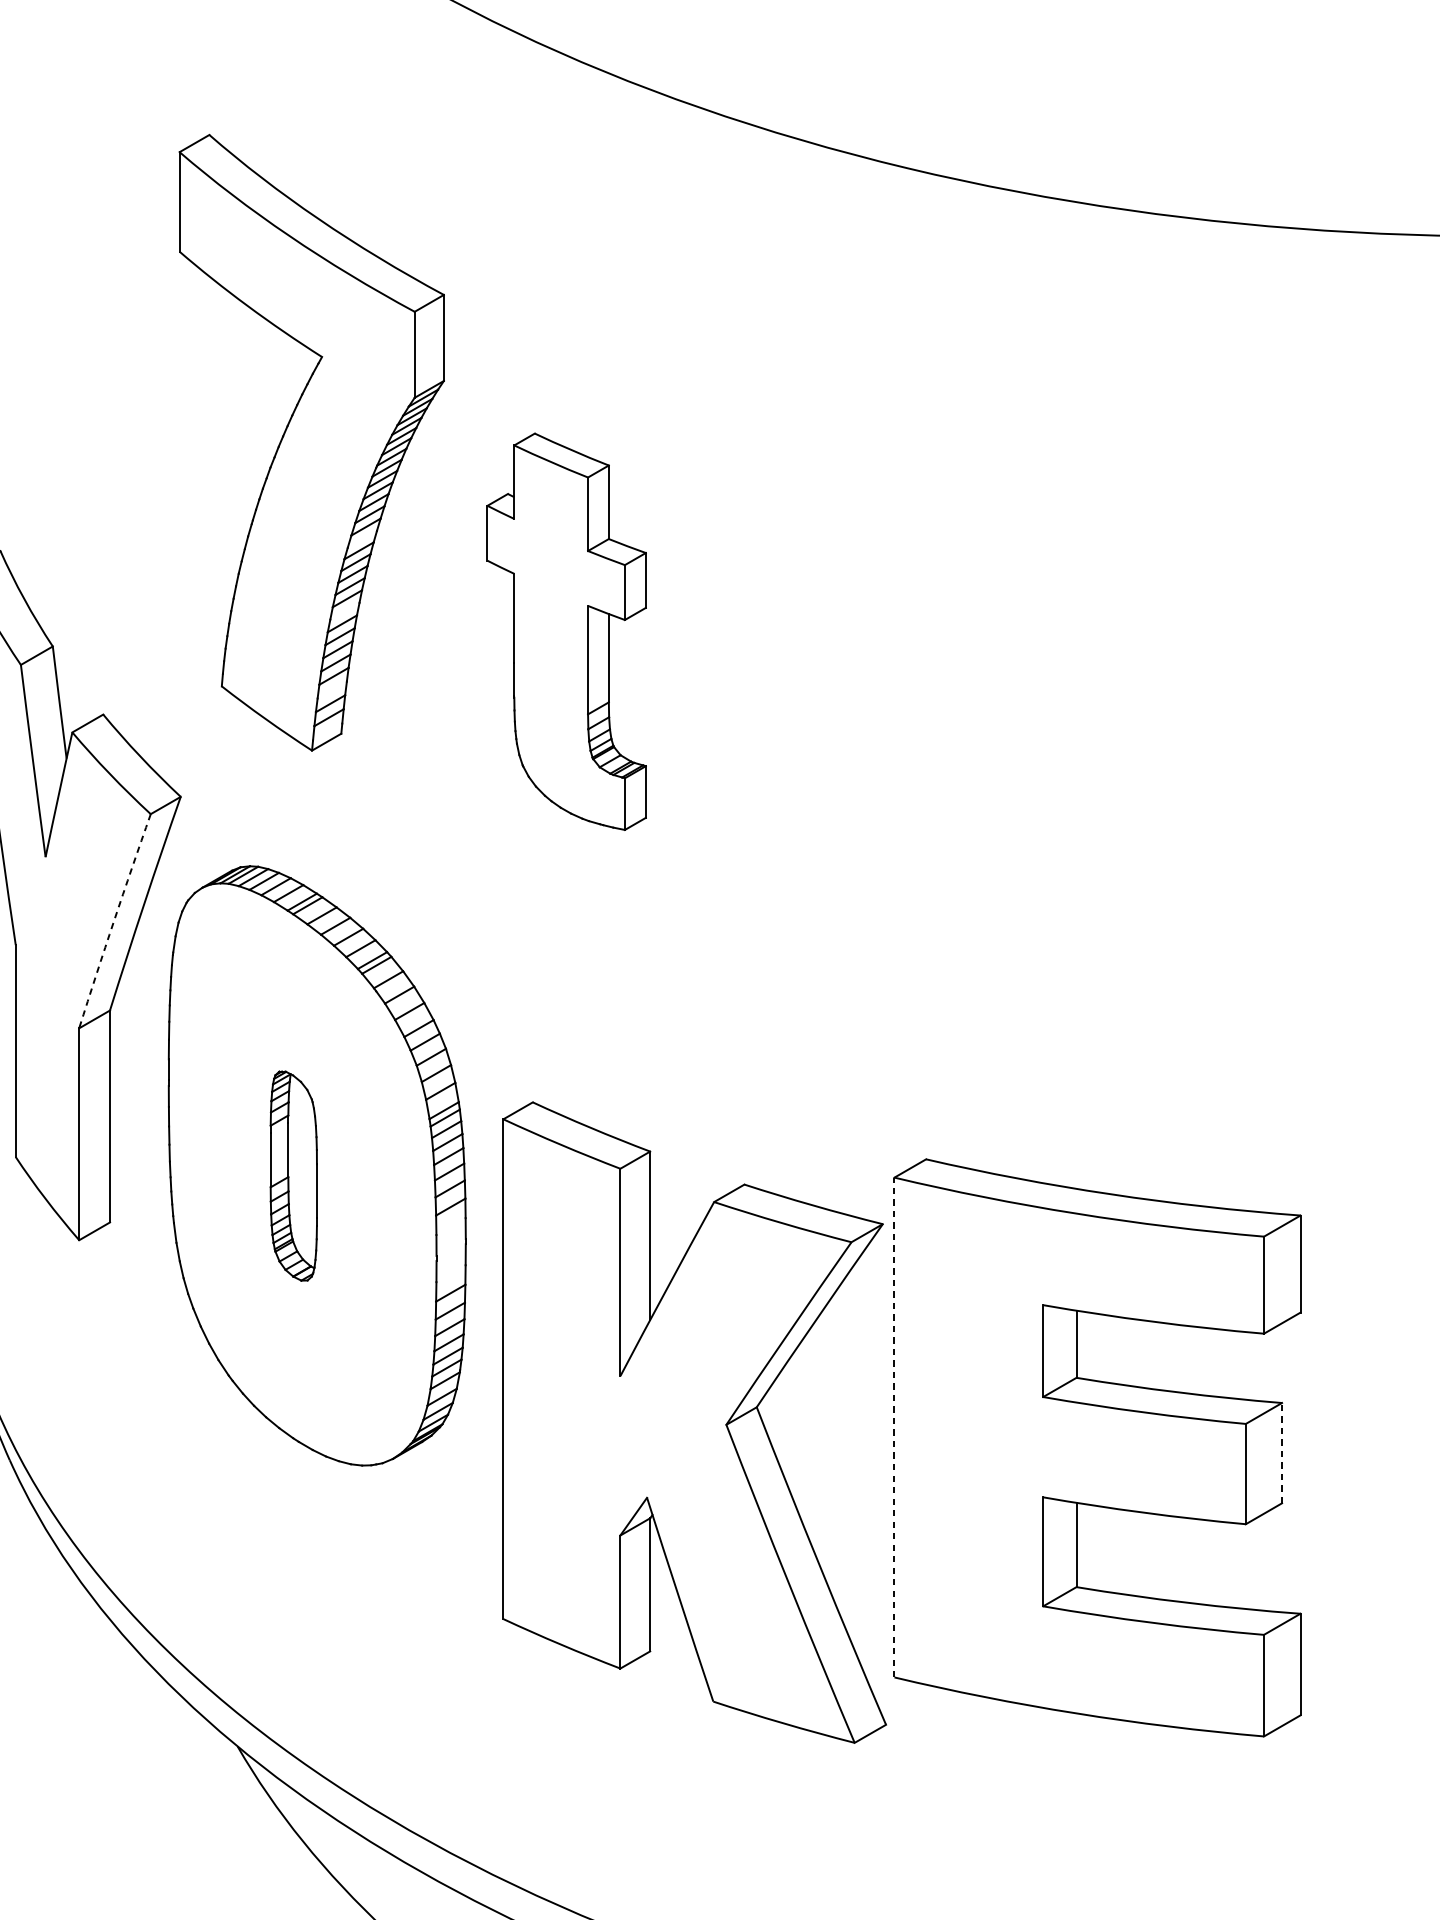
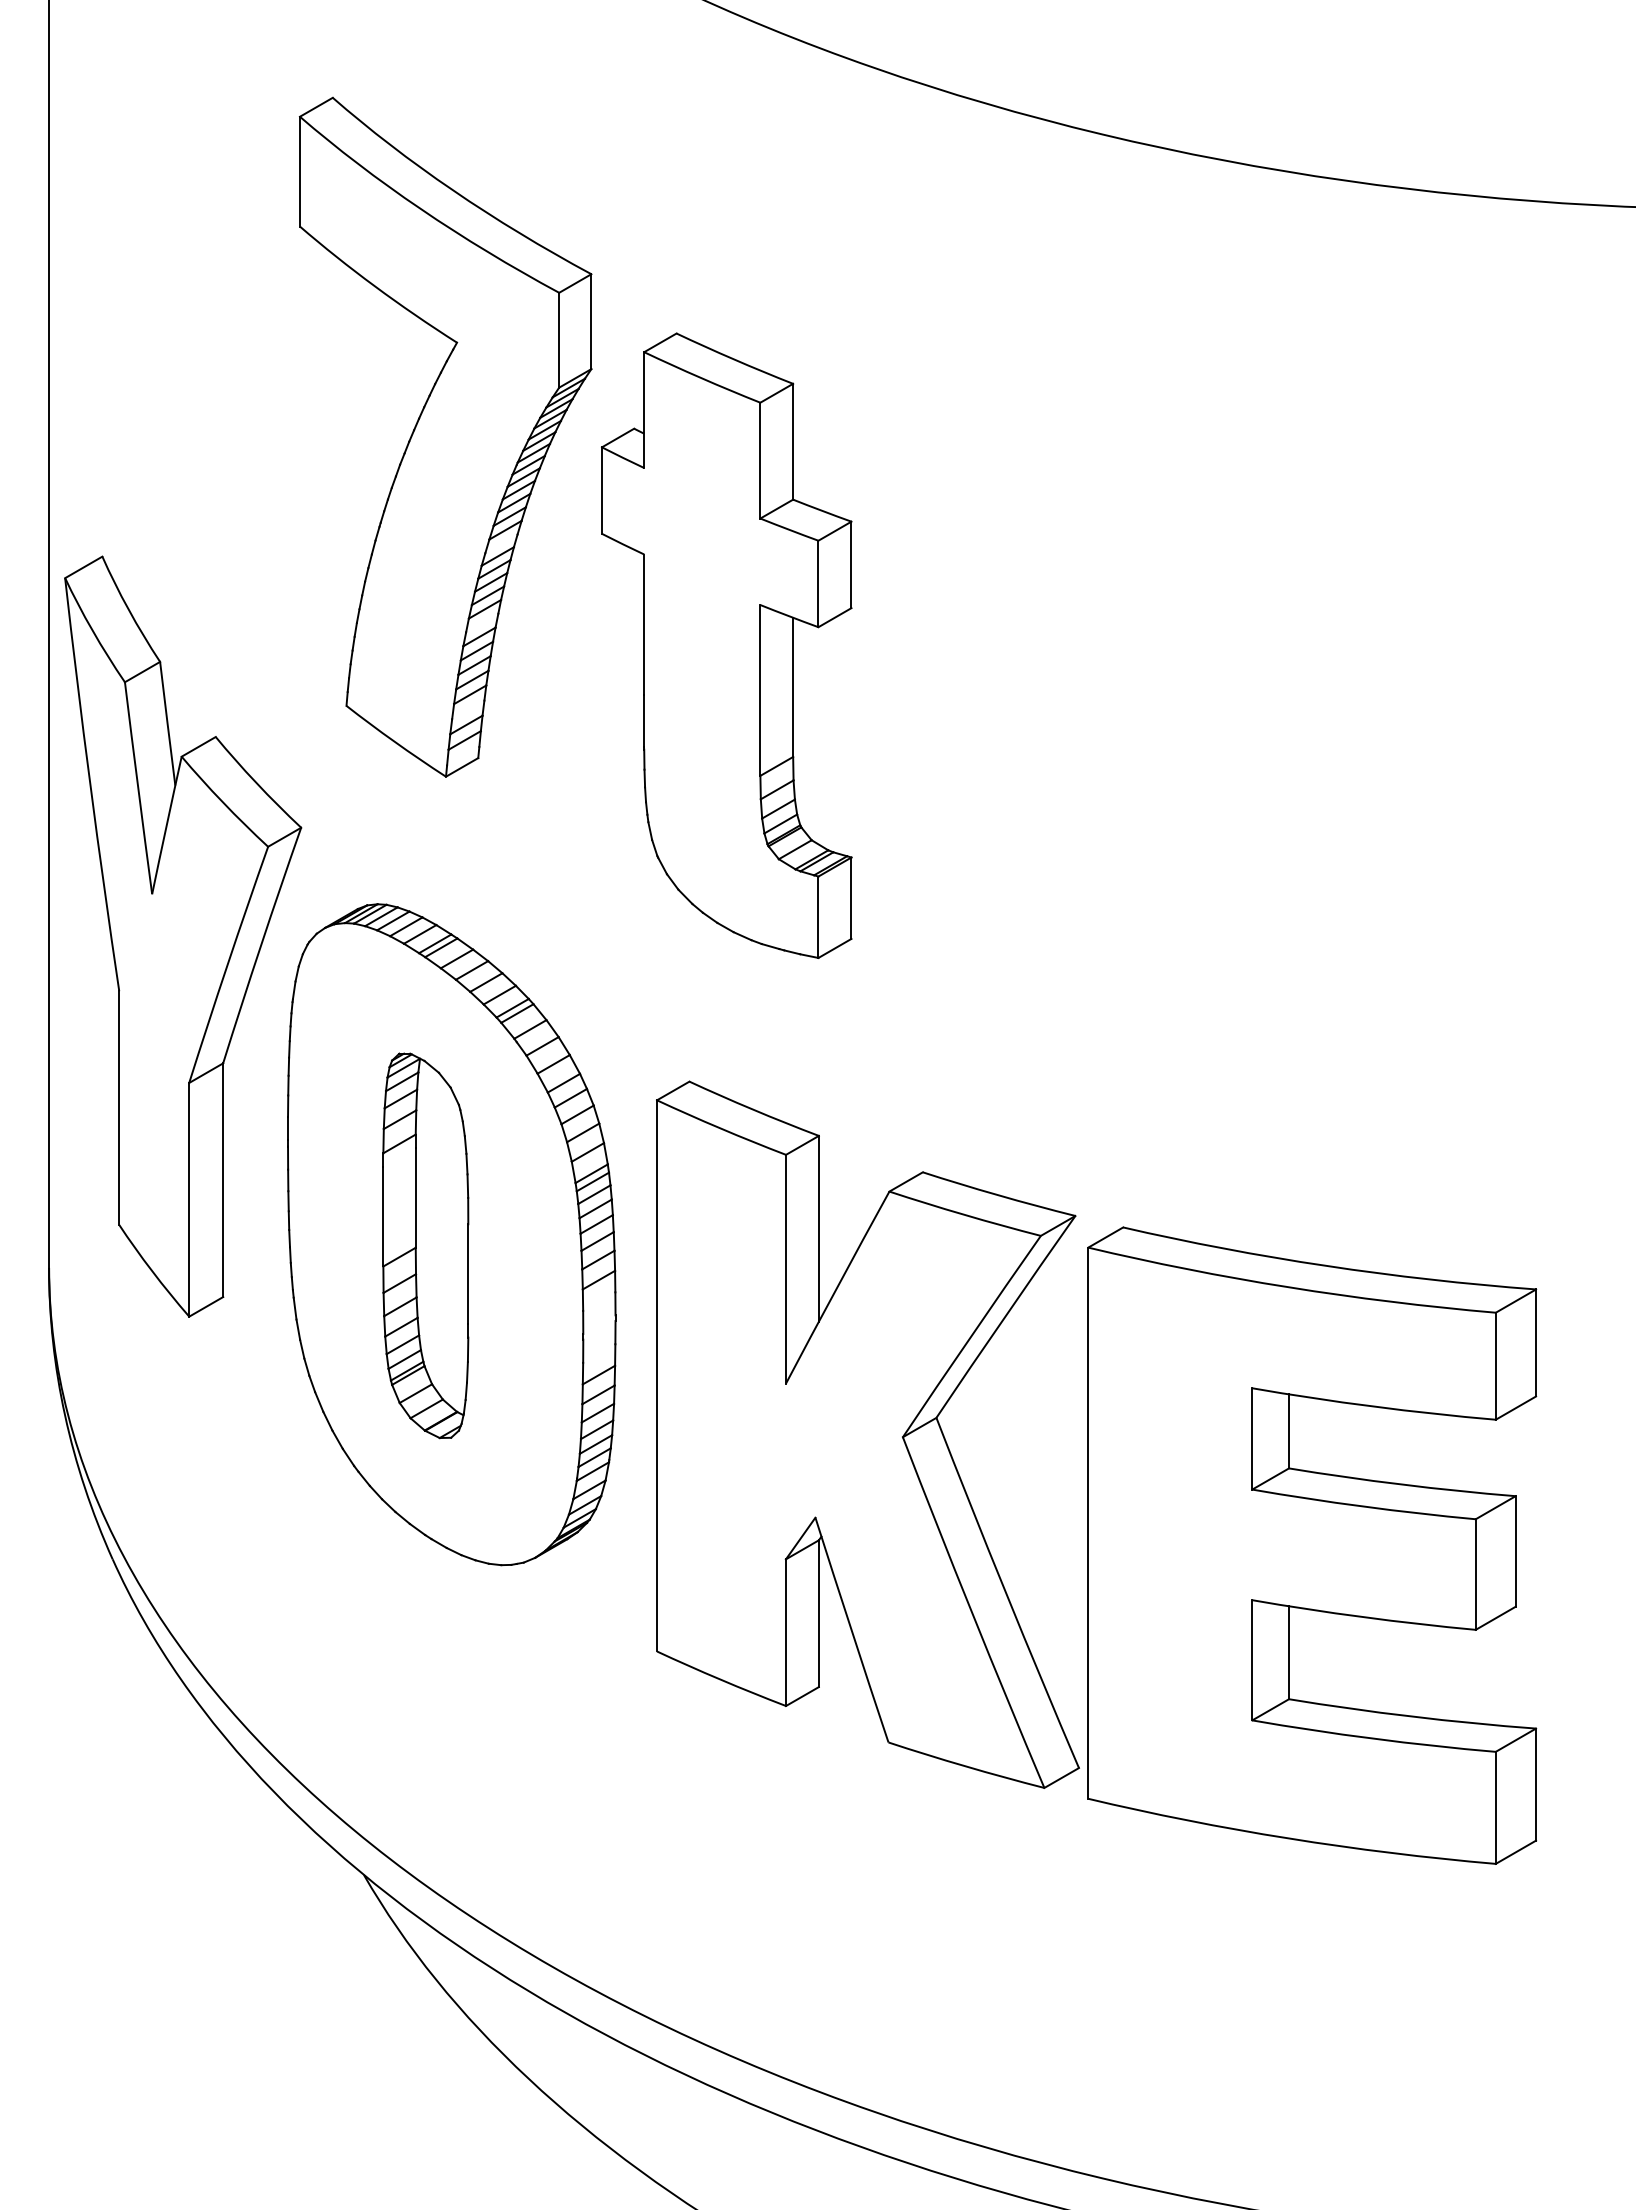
part: (566, 631) -> (726, 645), size x1.43
arc: (113, 920) -> (227, 964), dashed -> solid
part: (293, 1175) -> (425, 1245), size x1.67
part: (694, 1422) -> (867, 1434), moved
line: (894, 1427) -> (1088, 1523), dashed -> solid
line: (1281, 1452) -> (1515, 1550), dashed -> solid

